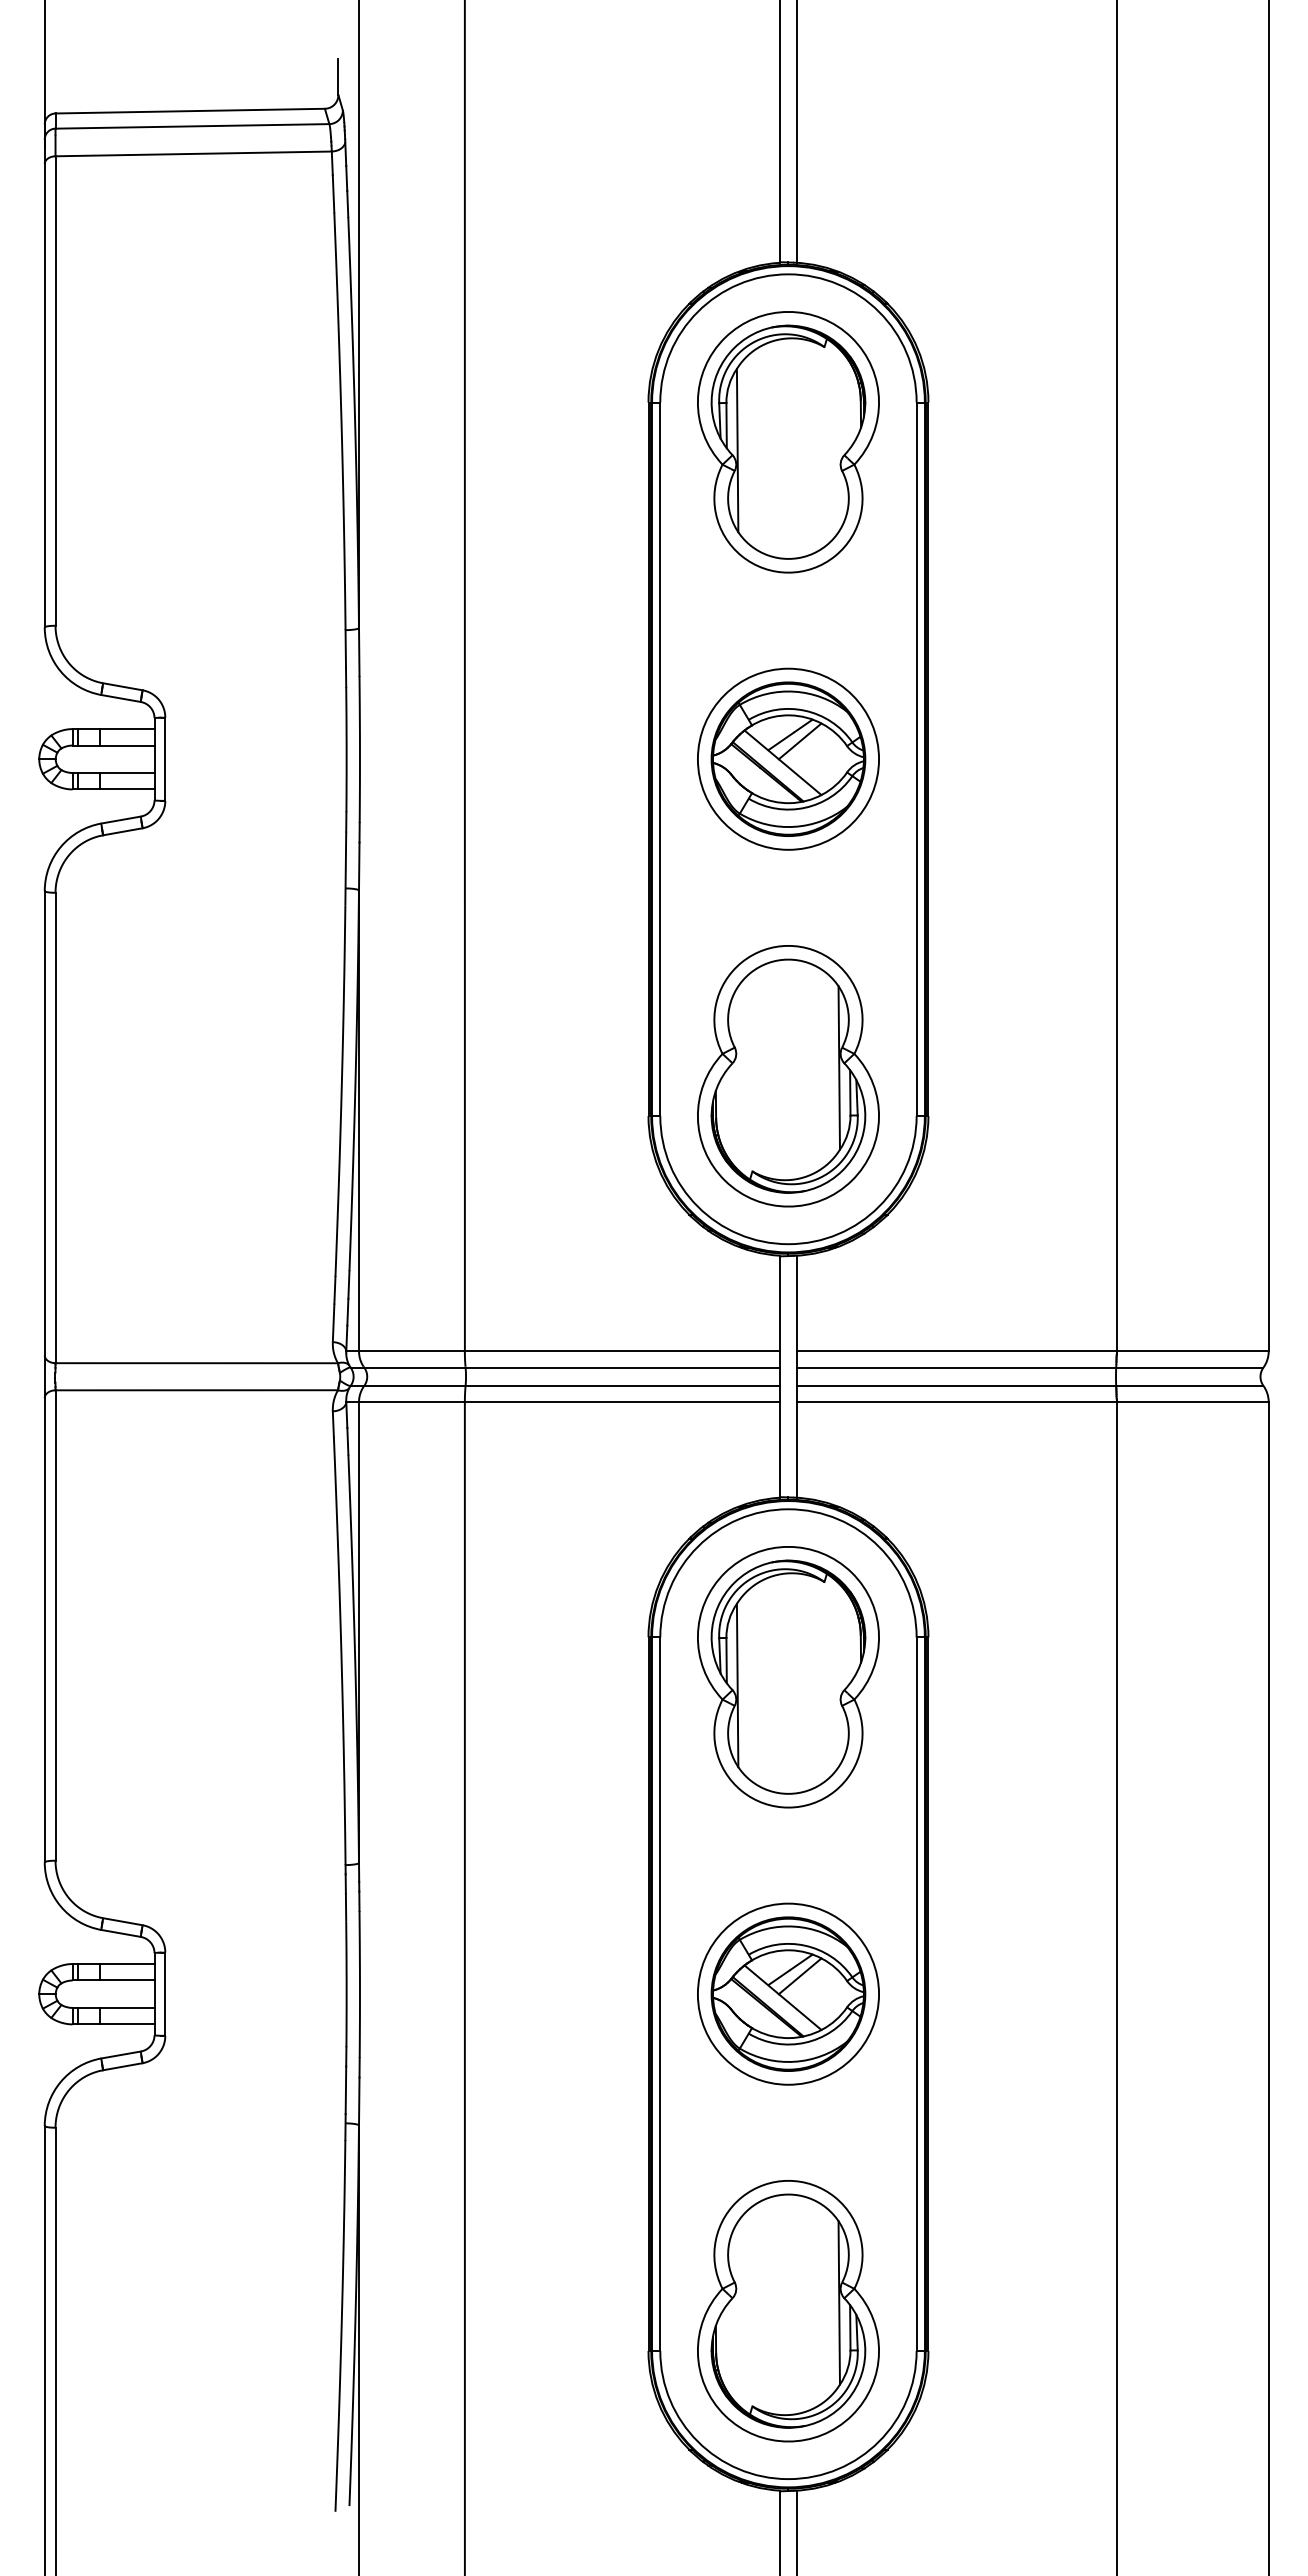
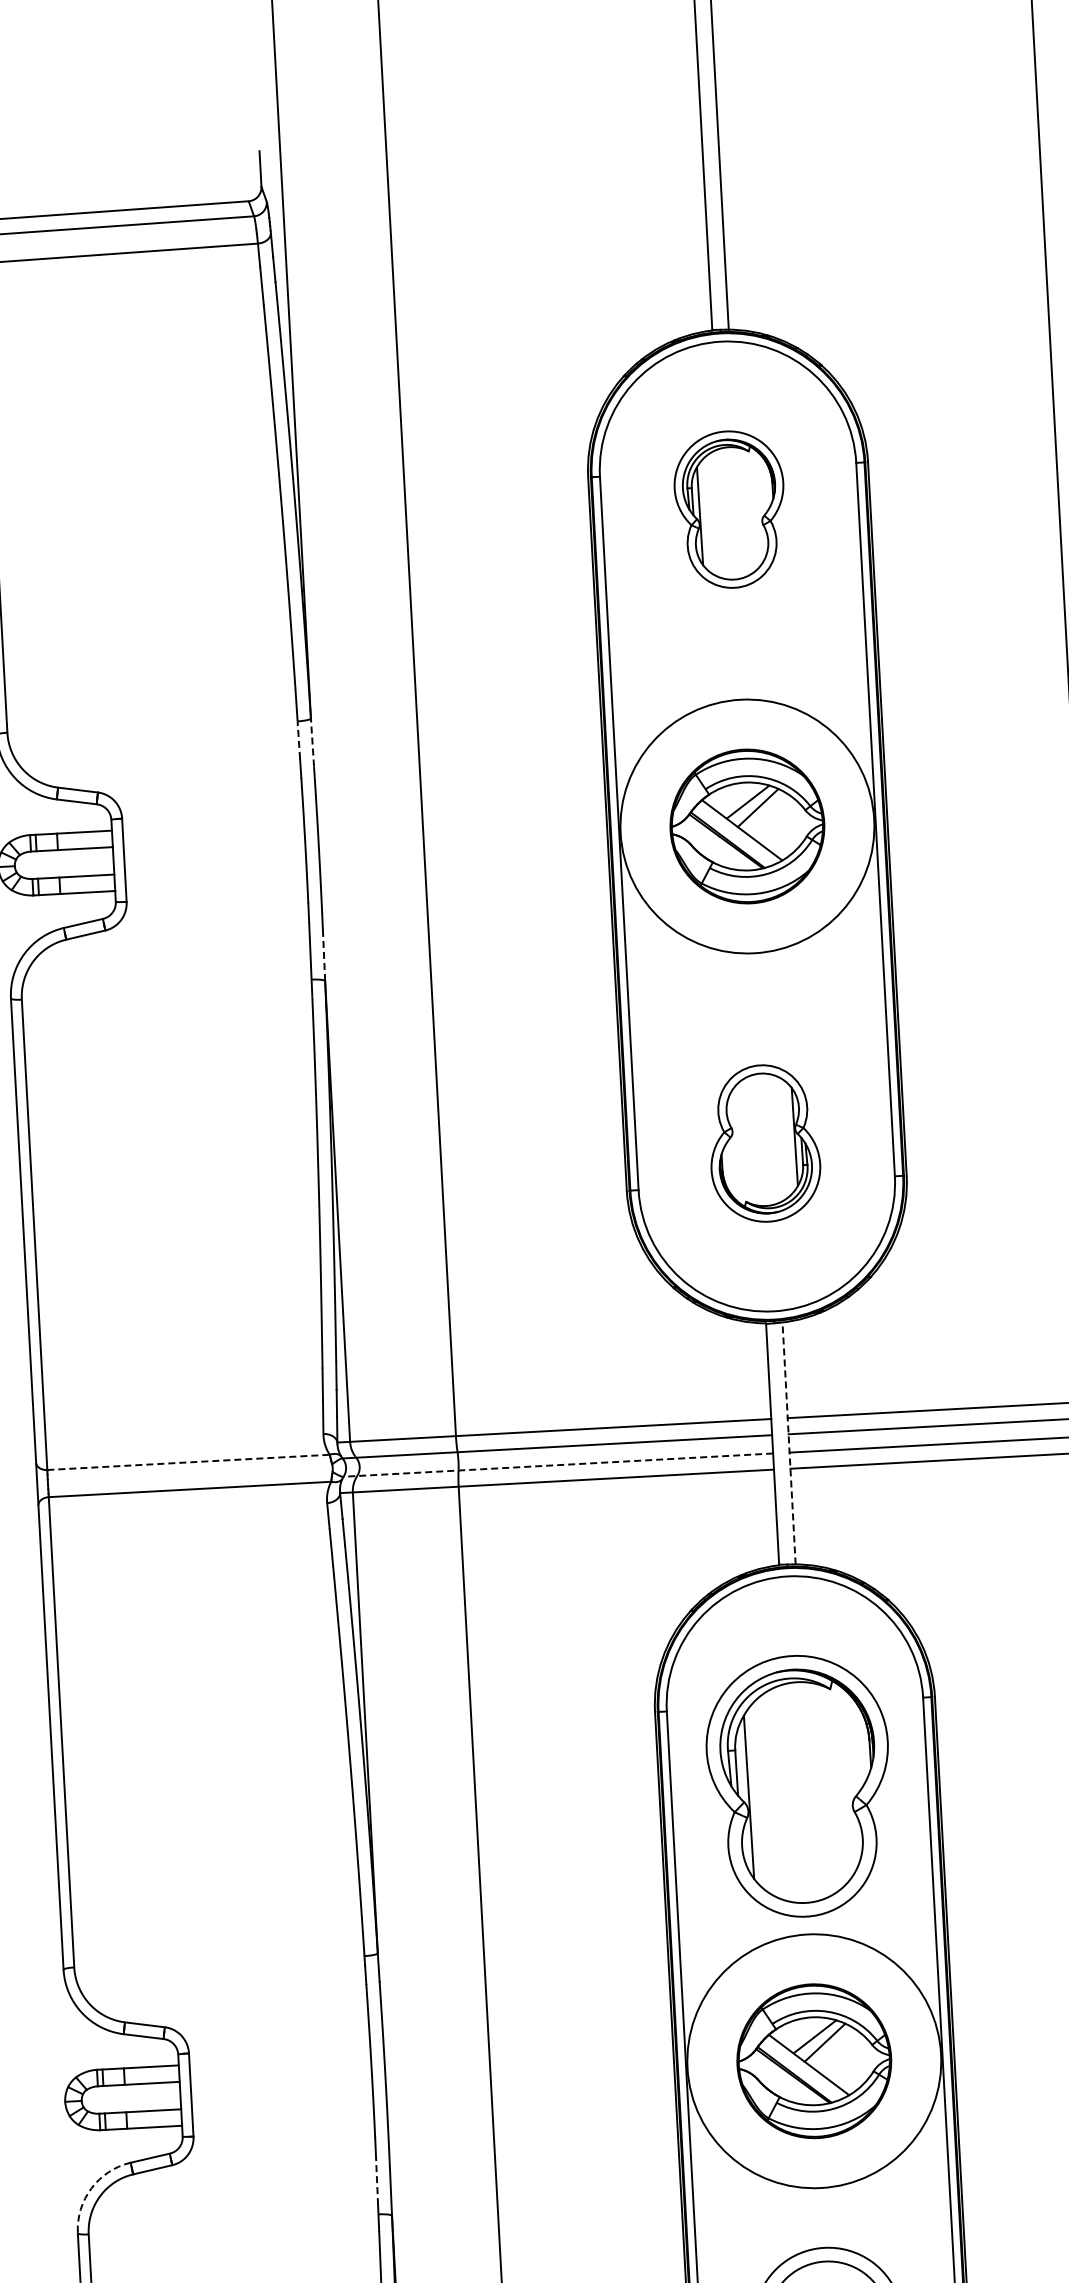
part: (788, 442) -> (730, 509), size x0.6
line: (345, 648) -> (298, 739), solid -> dashed
line: (359, 652) -> (312, 742), solid -> dashed
circle: (788, 758) -> (747, 825), size x1.4
line: (359, 866) -> (324, 956), solid -> dashed
part: (788, 1076) -> (764, 1143), size x0.6
line: (197, 1363) -> (189, 1462), solid -> dashed
line: (796, 1376) -> (788, 1443), solid -> dashed
line: (565, 1385) -> (558, 1464), solid -> dashed
part: (788, 1677) -> (799, 1786), moved
circle: (788, 1993) -> (814, 2060), size x1.4
arc: (60, 2081) -> (91, 2187), solid -> dashed
line: (345, 2090) -> (376, 2181), solid -> dashed

